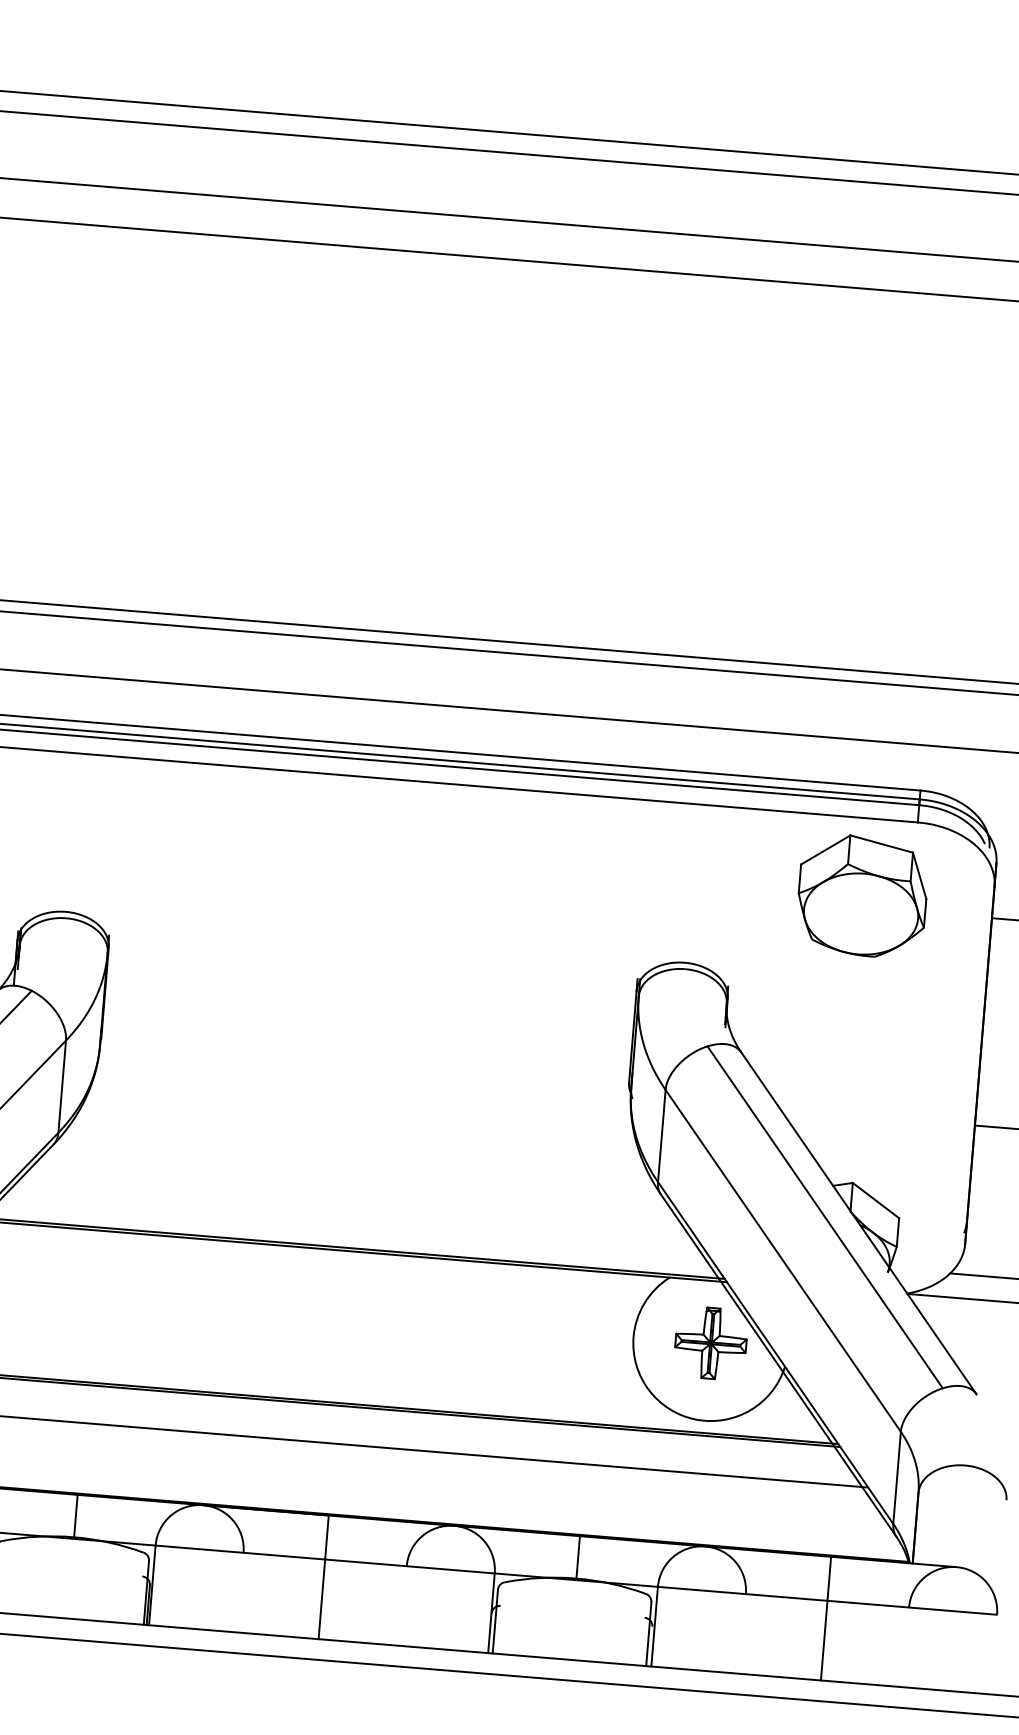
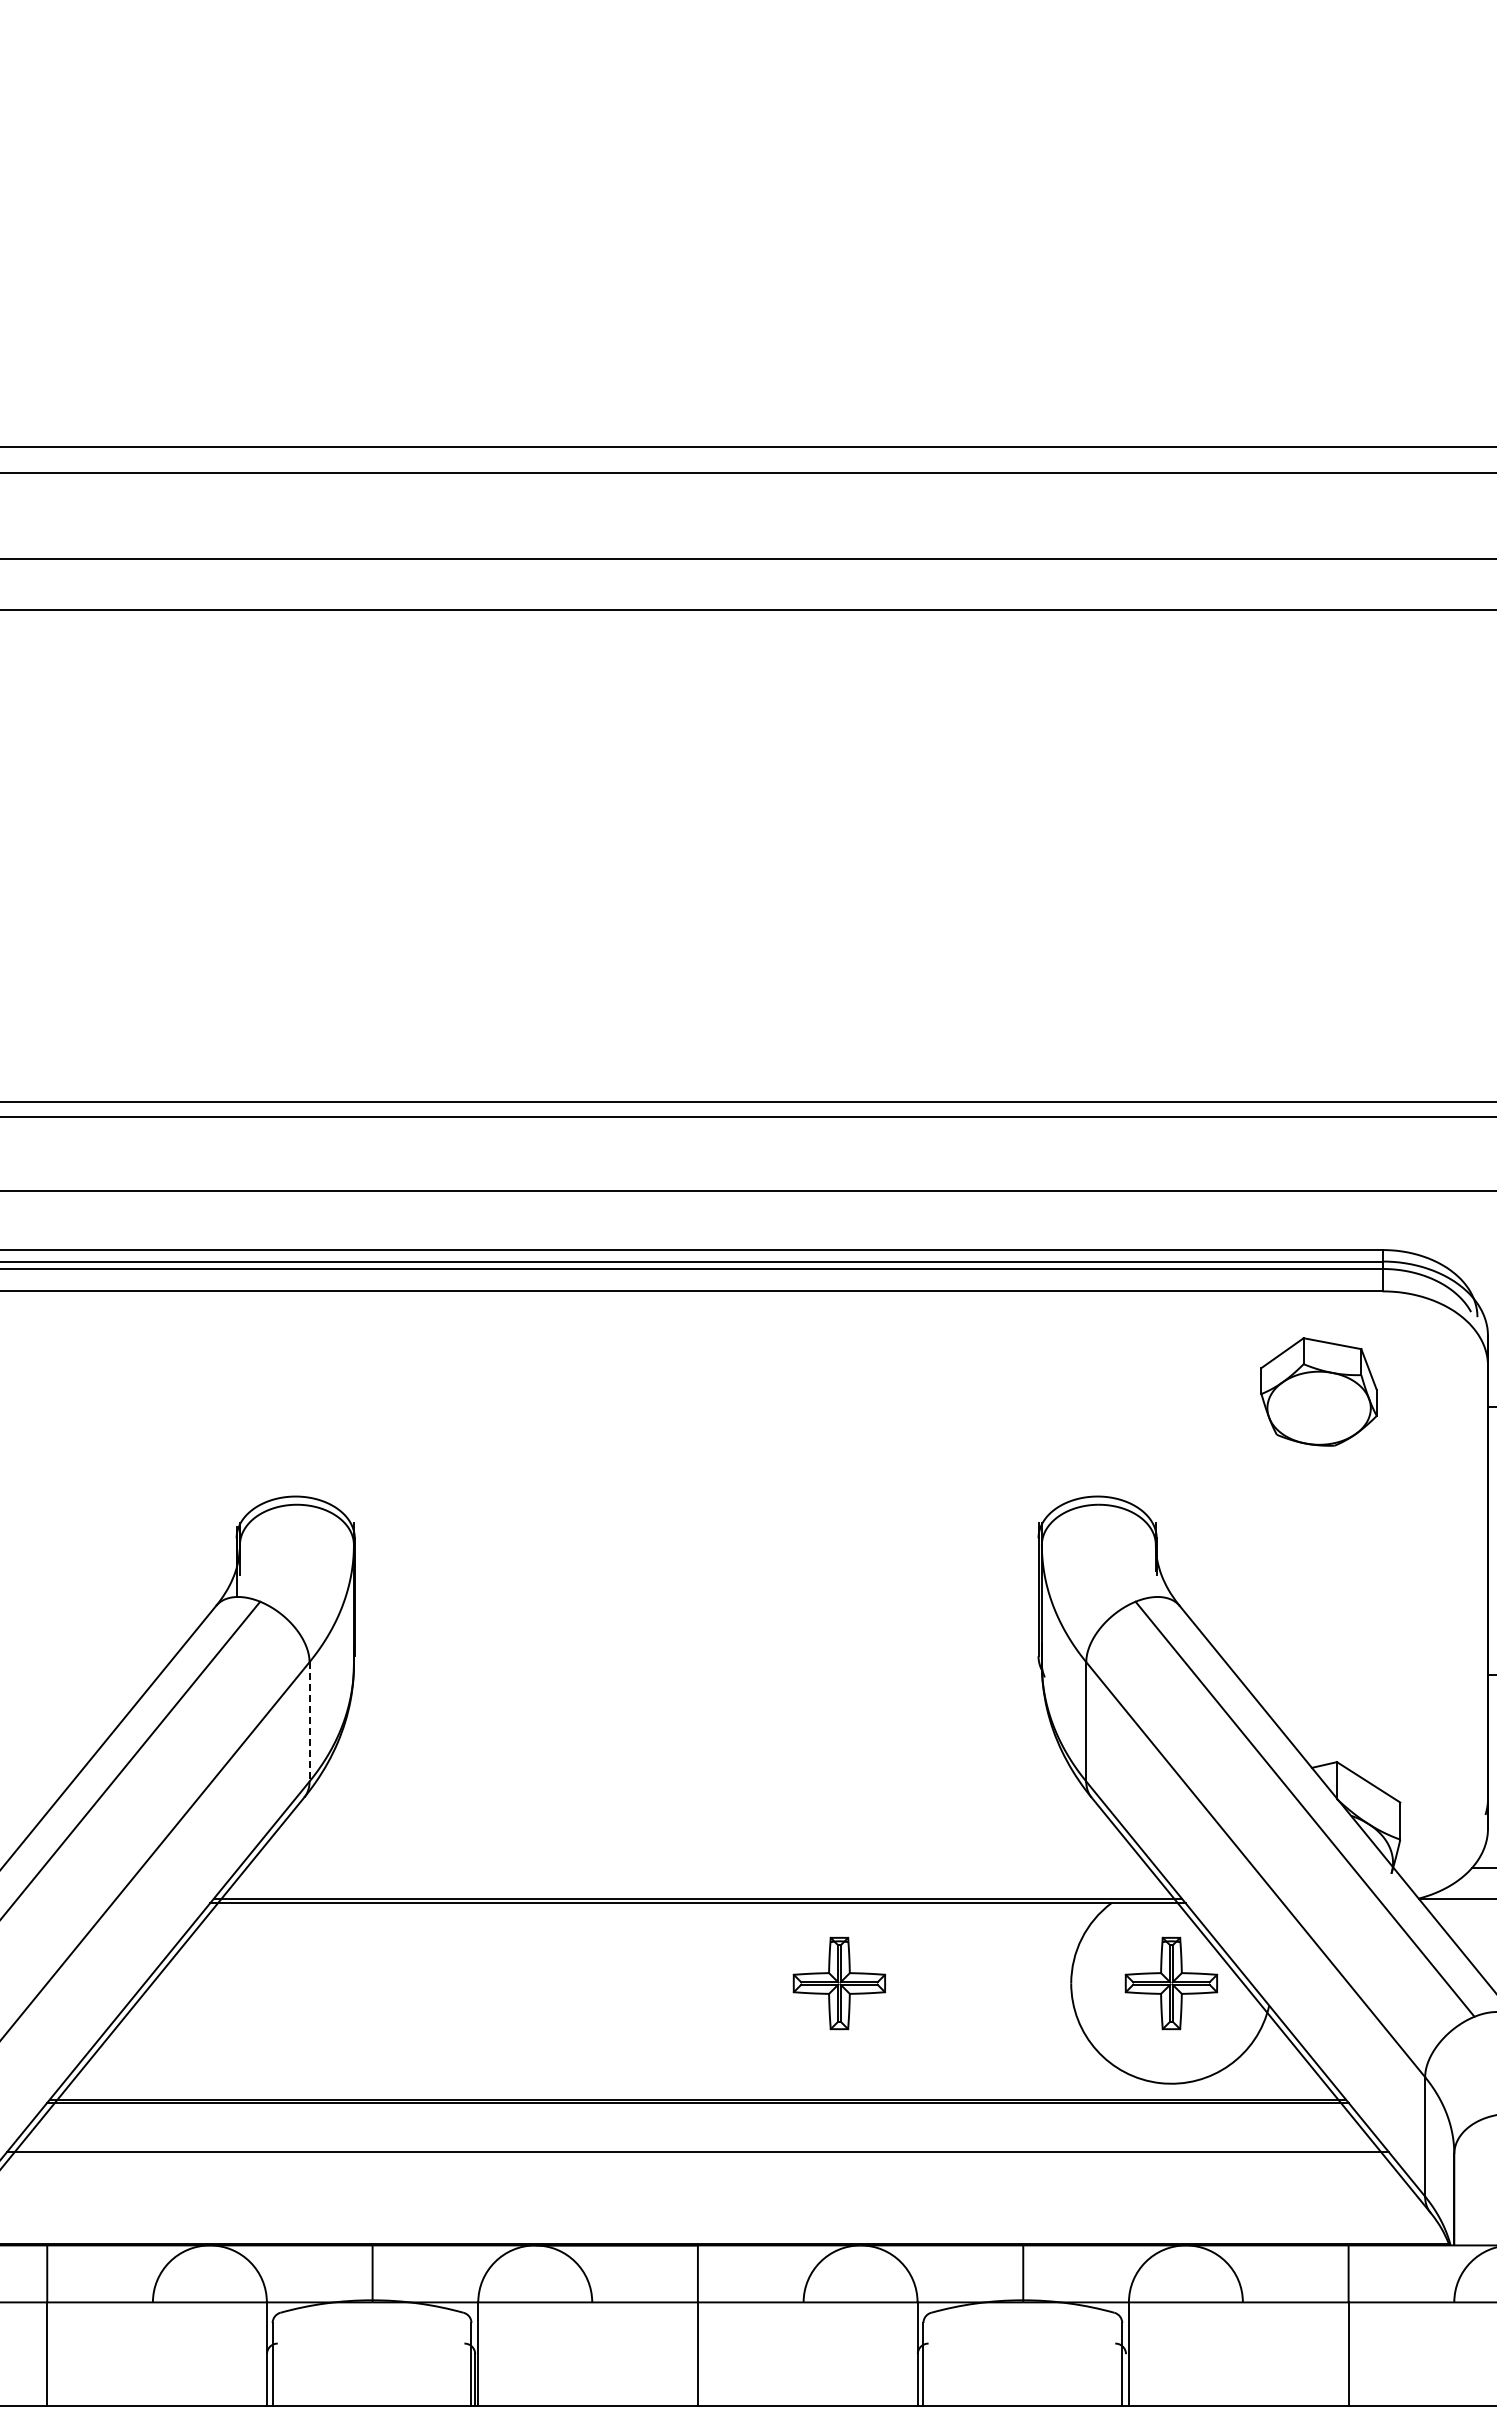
part: (862, 895) -> (1318, 1391), size x0.7
line: (62, 1086) -> (309, 1721), solid -> dashed
part: (454, 1322) -> (839, 1983), added

